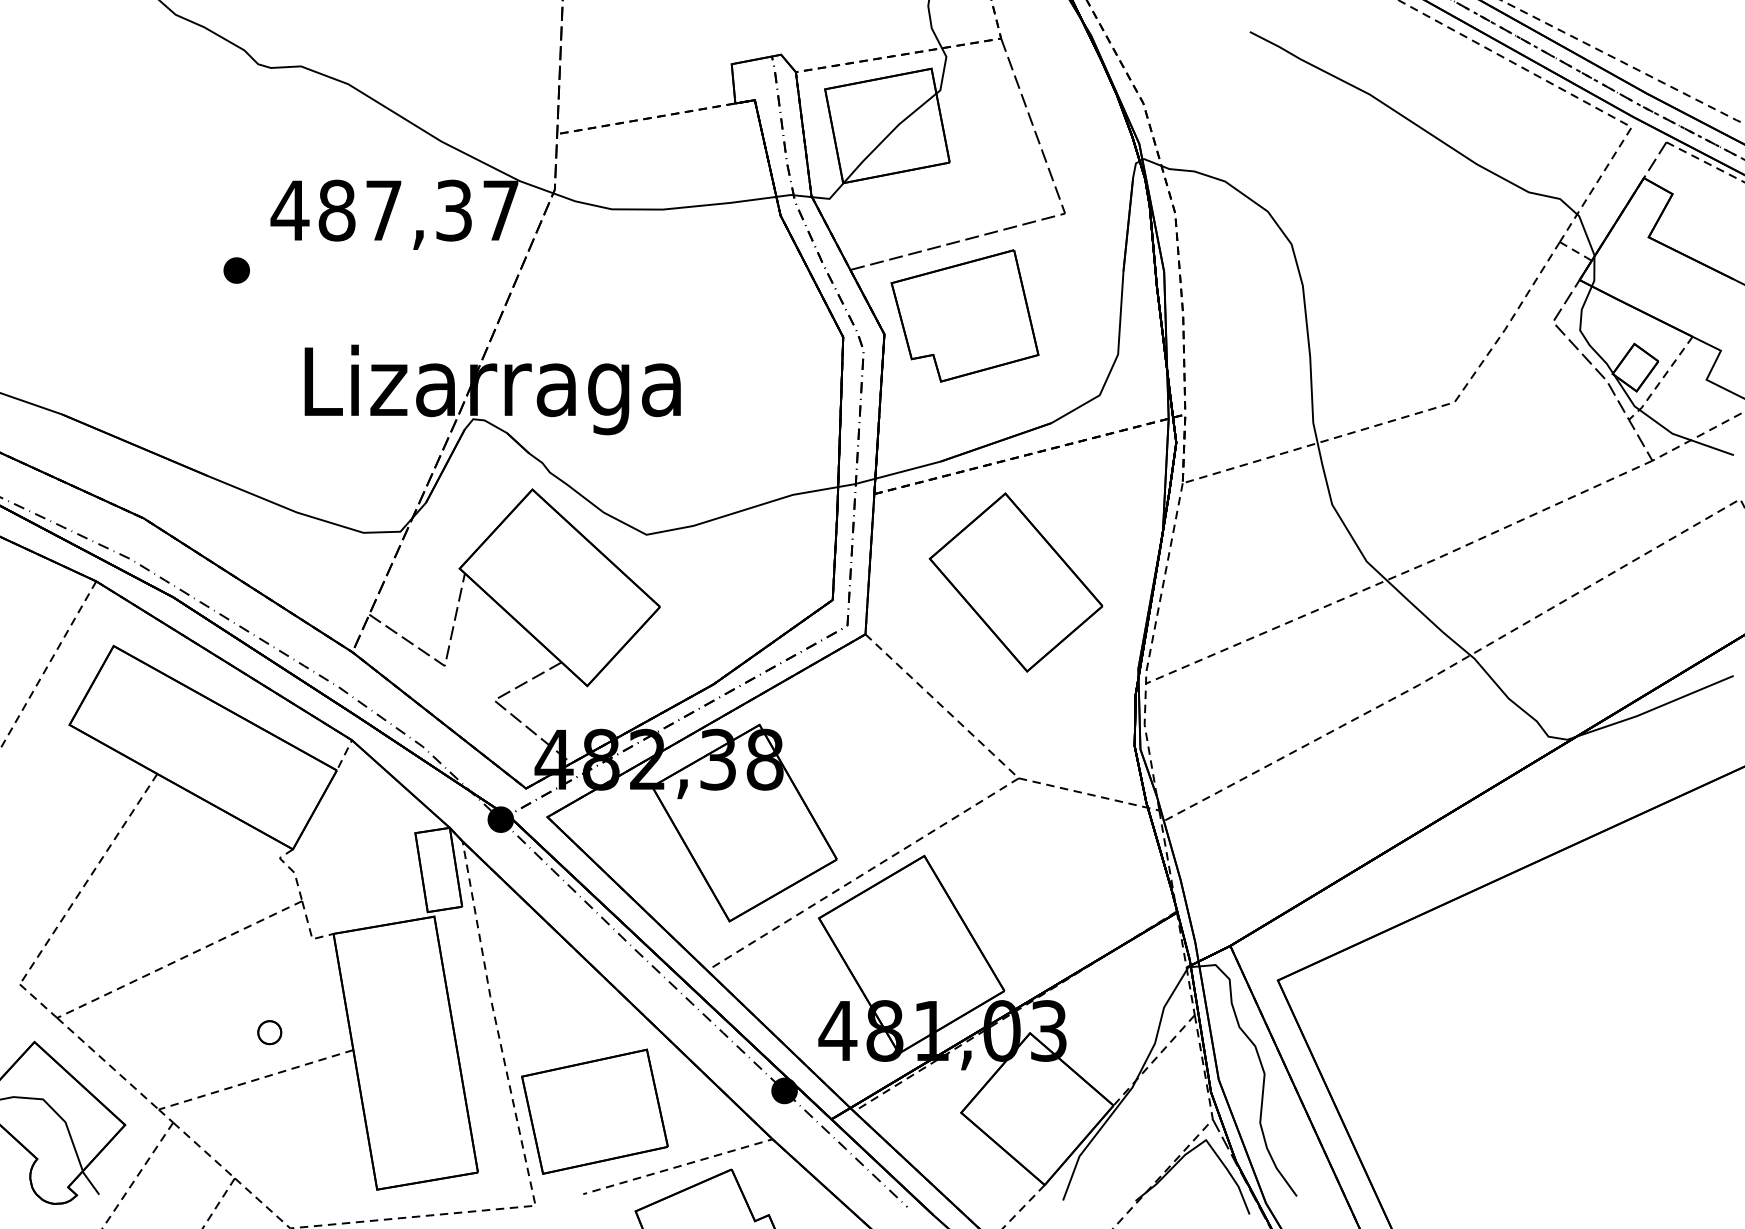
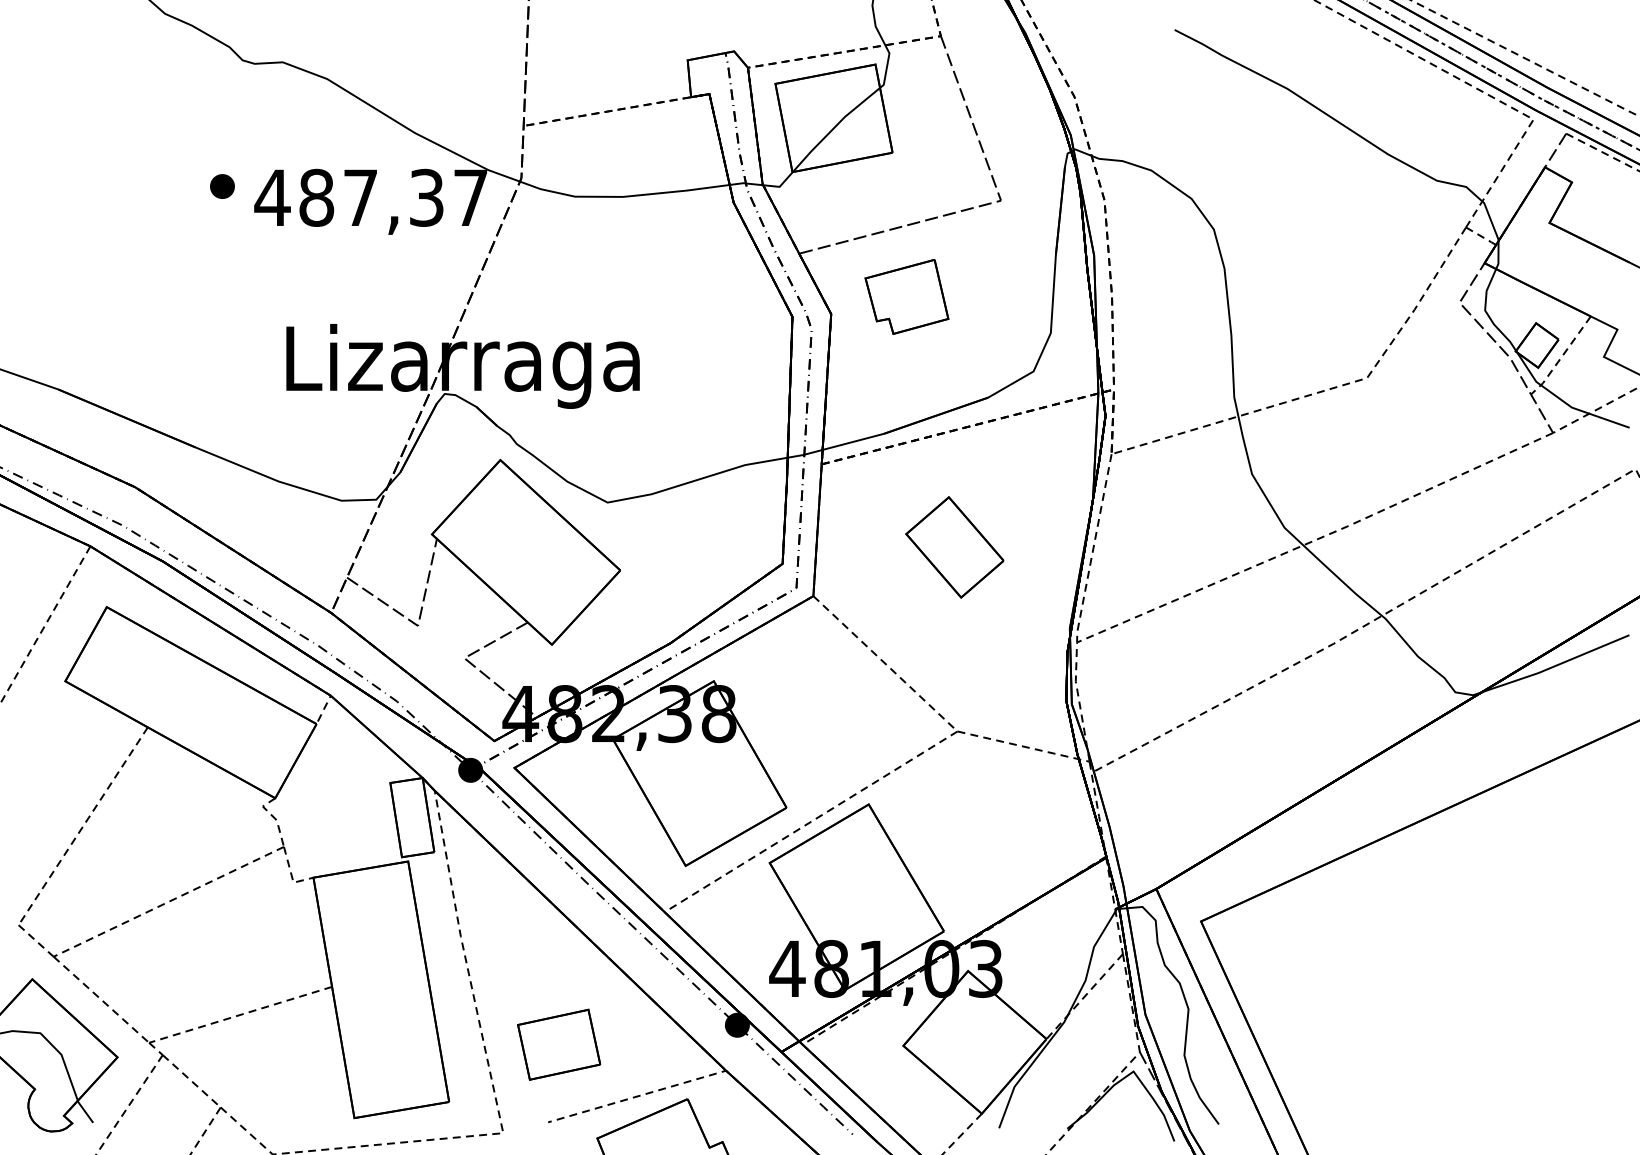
part: (236, 270) -> (222, 186), moved
part: (964, 315) -> (906, 296), size x0.6
part: (1015, 582) -> (954, 547), size x0.6
part: (269, 1032) -> (253, 970), removed
part: (594, 1111) -> (558, 1044), size x0.6

